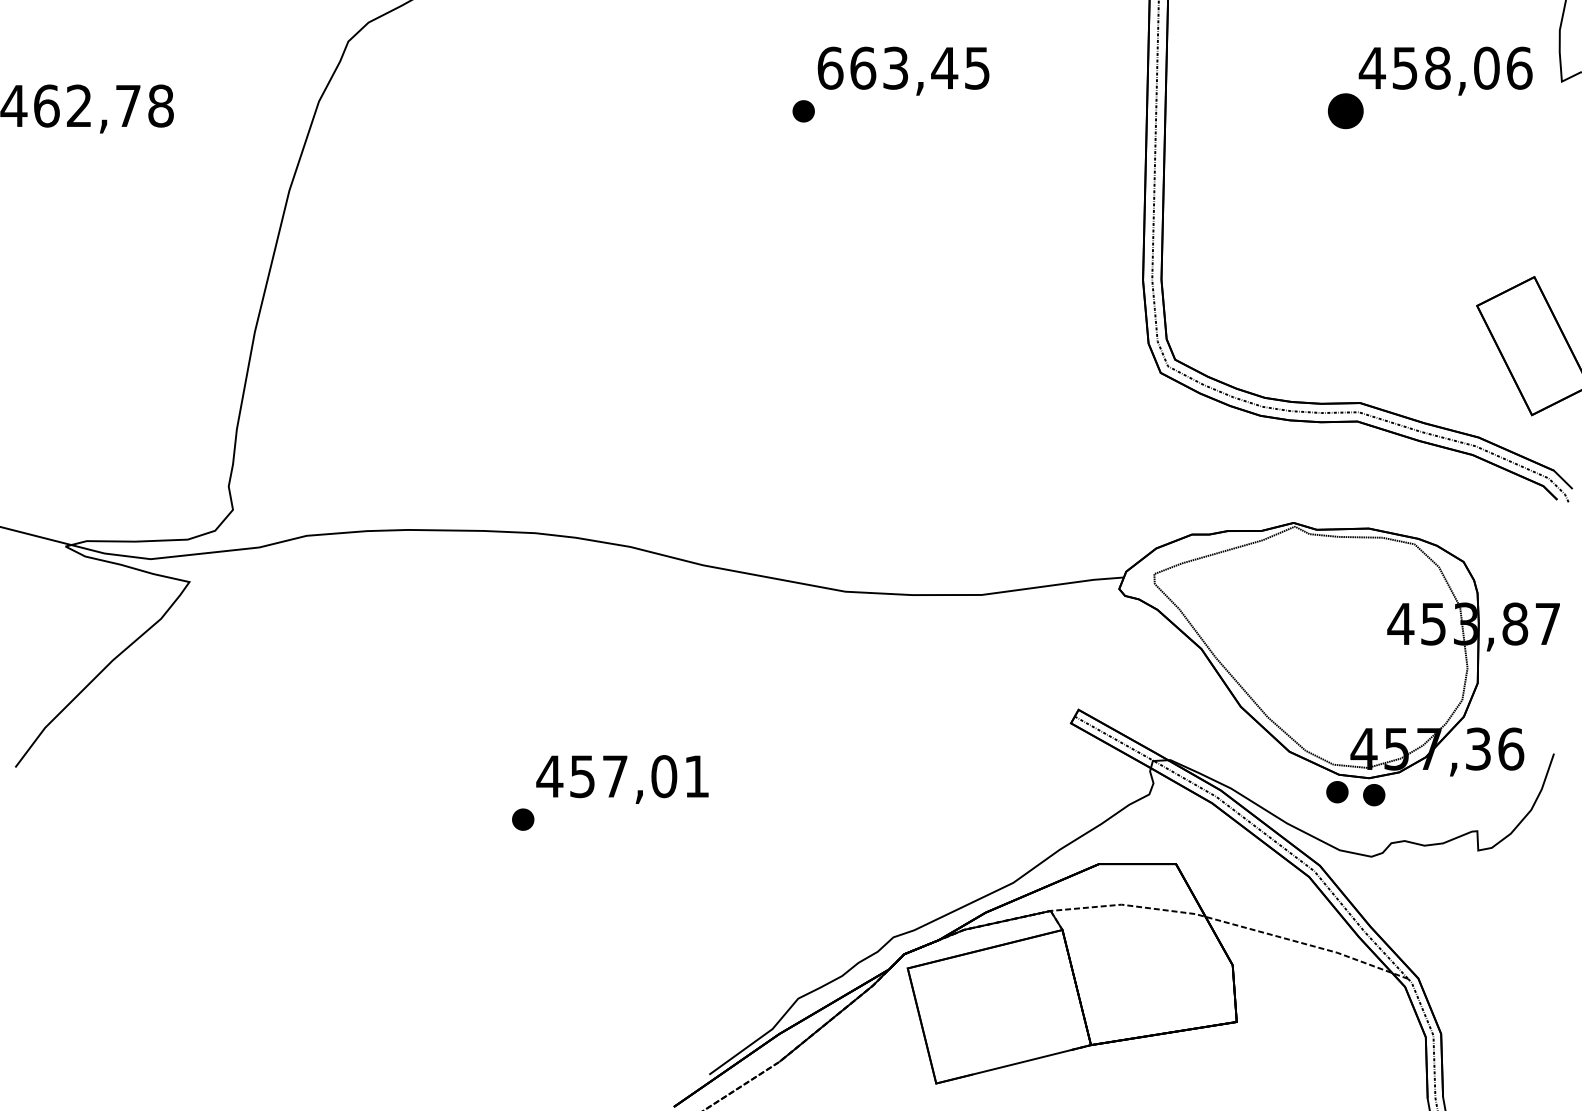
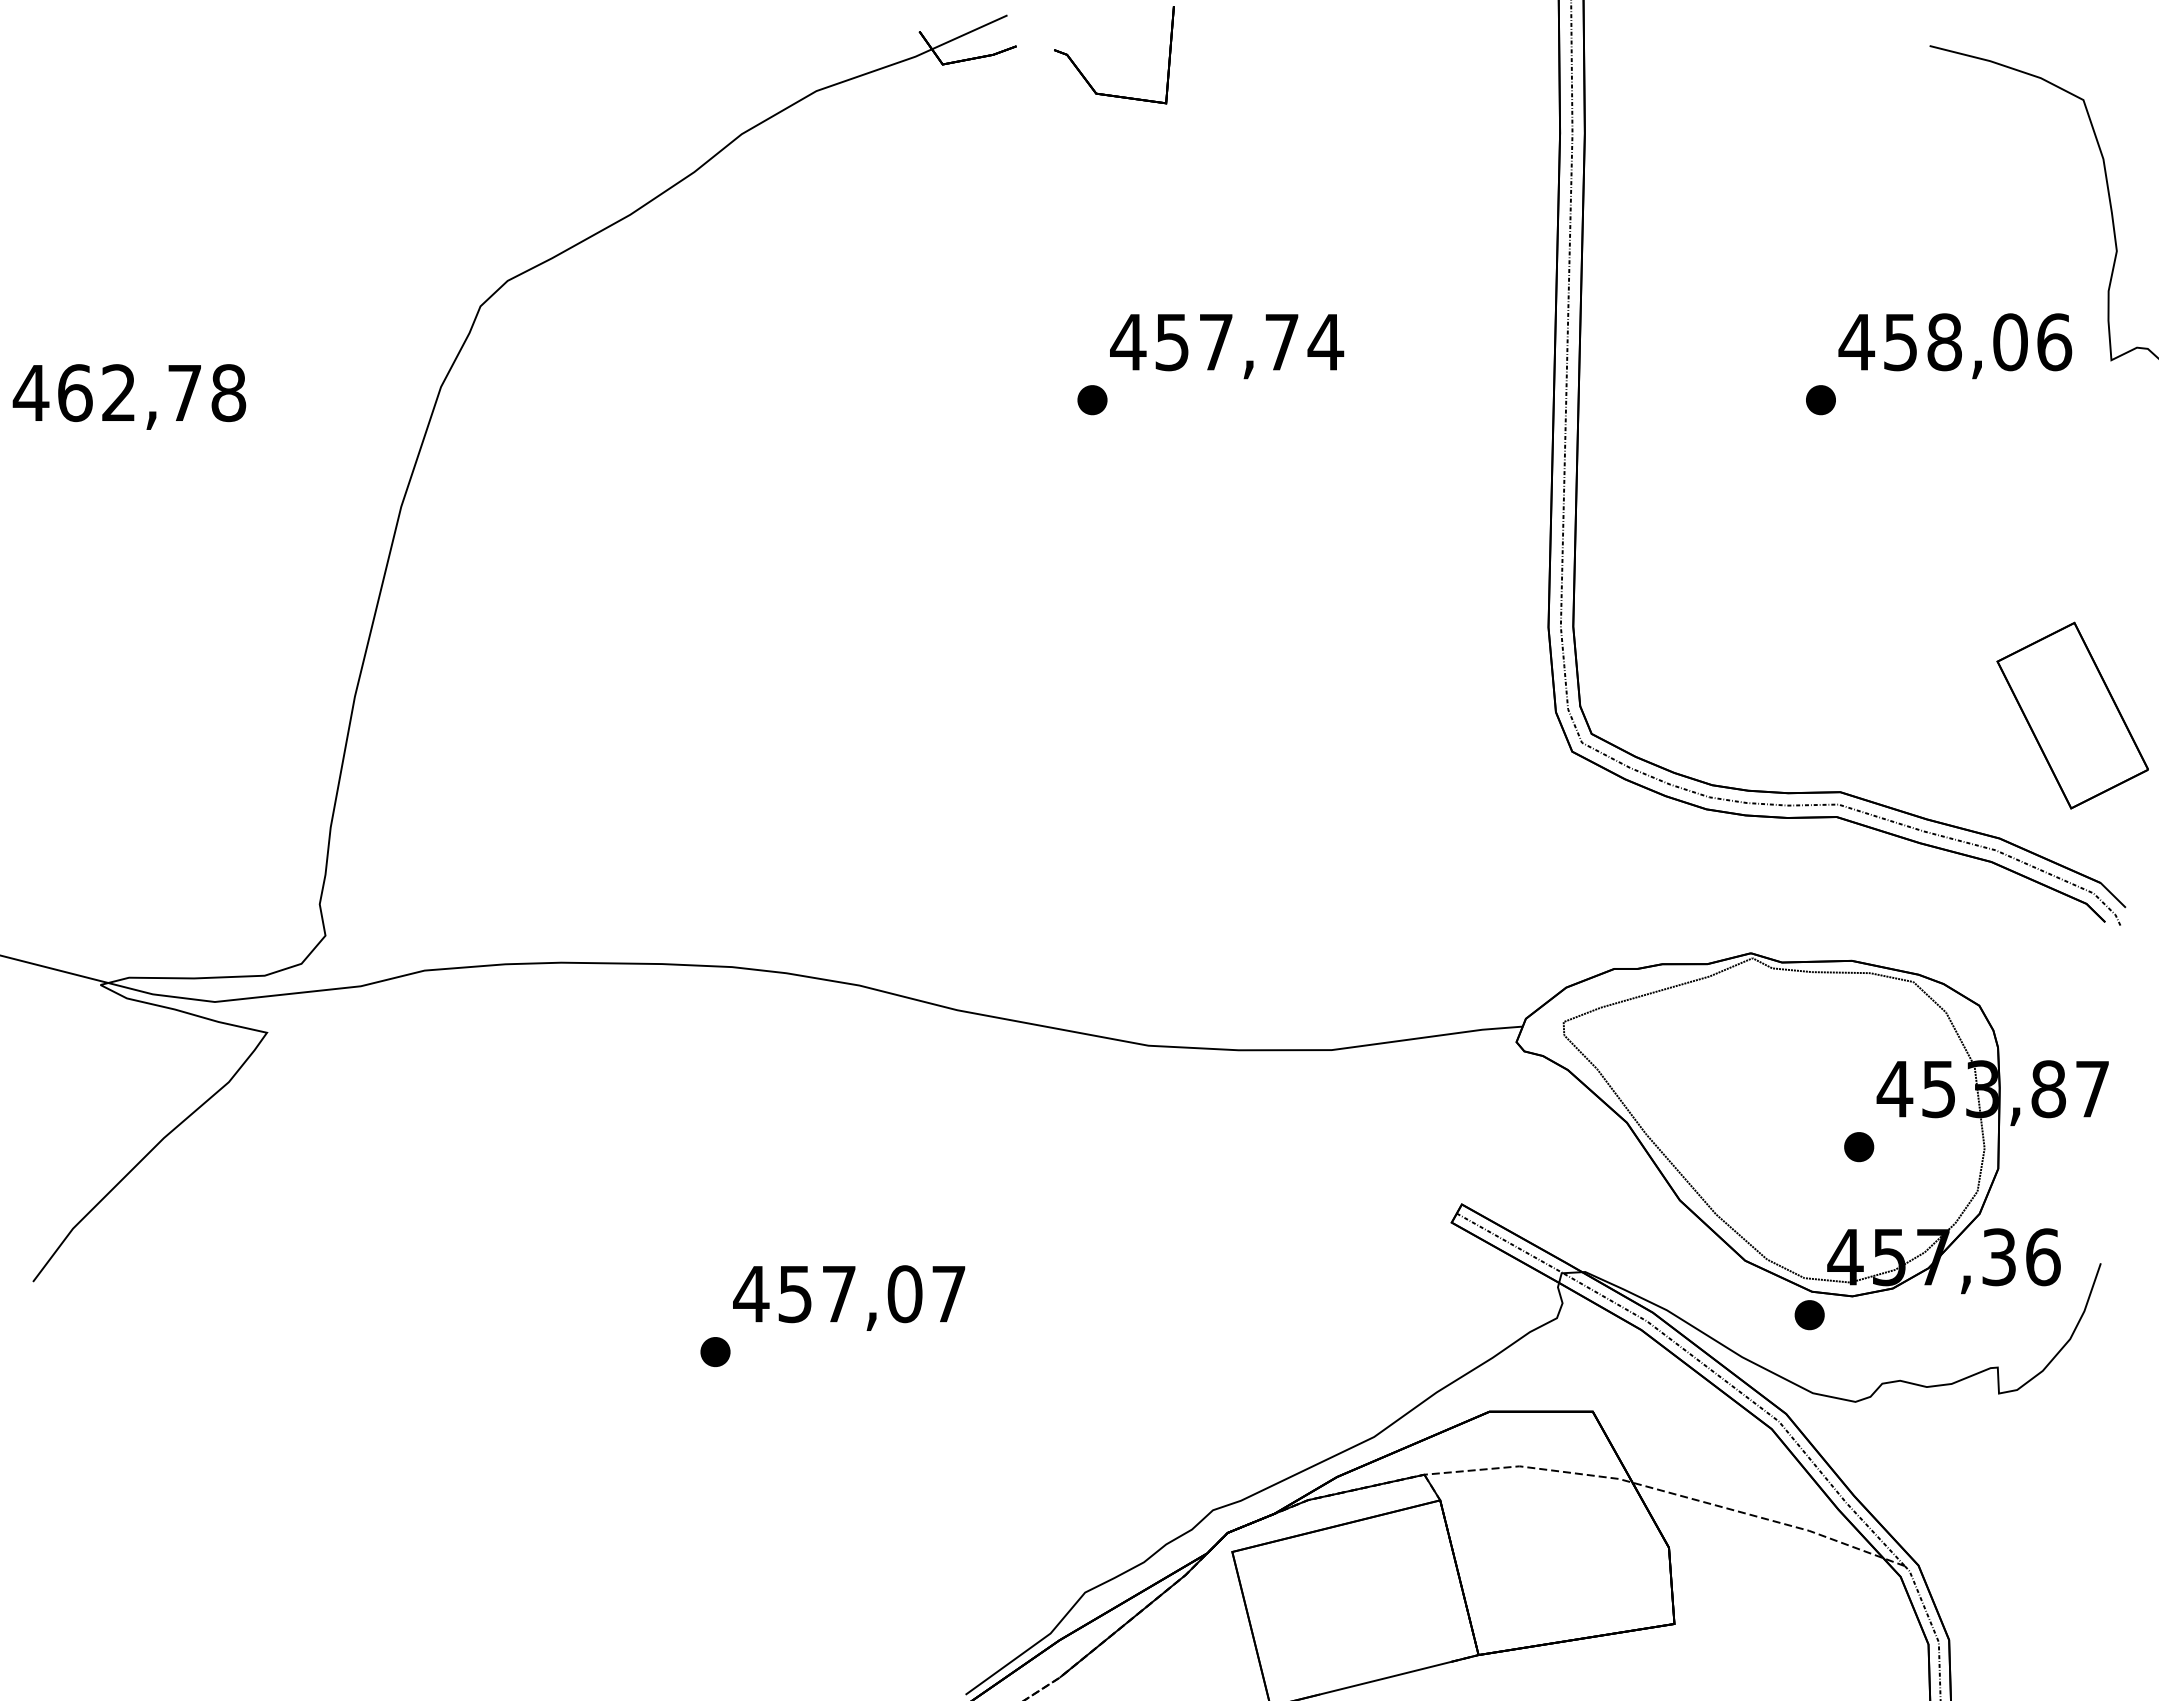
text: (904, 68) -> (1227, 342), 663,45 -> 457,74
part: (1345, 111) -> (1820, 400), size x0.62
text: (696, 776) -> (948, 1294), 457,01 -> 457,07
part: (1374, 795) -> (1859, 1147), moved

